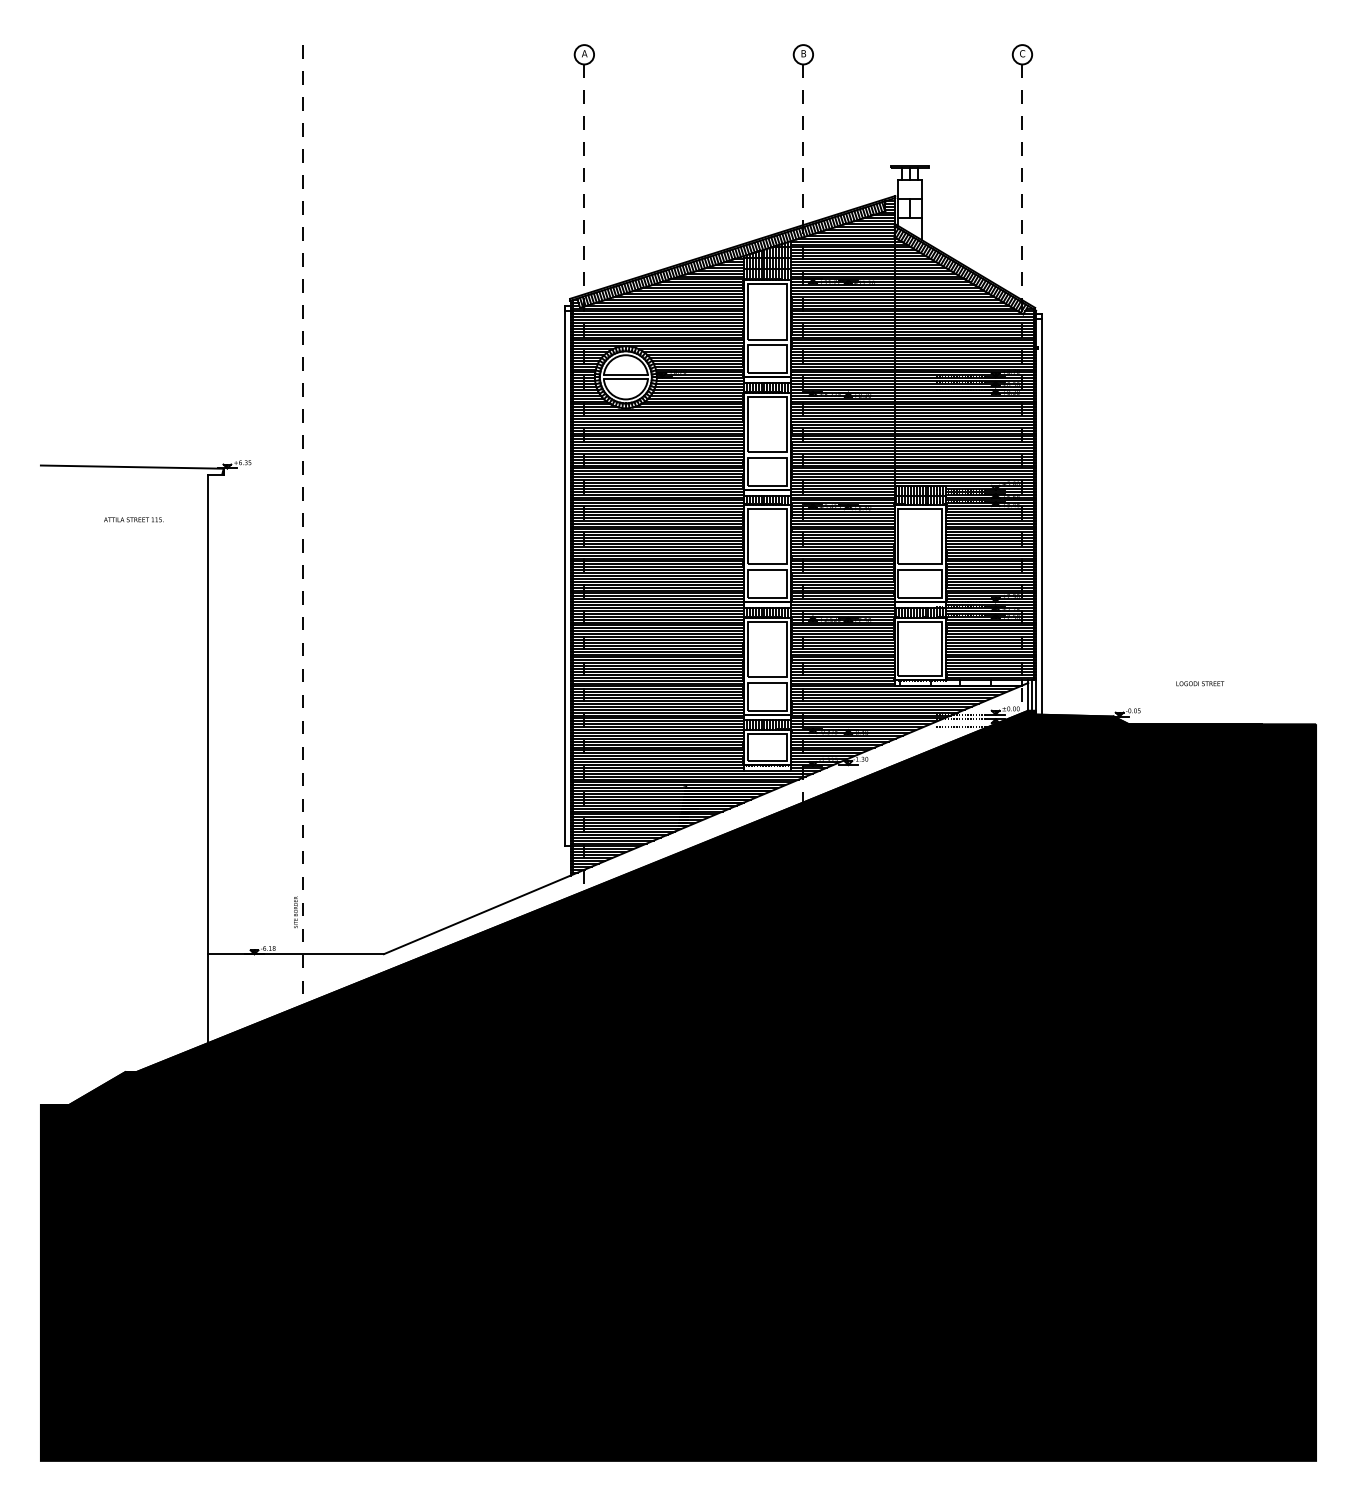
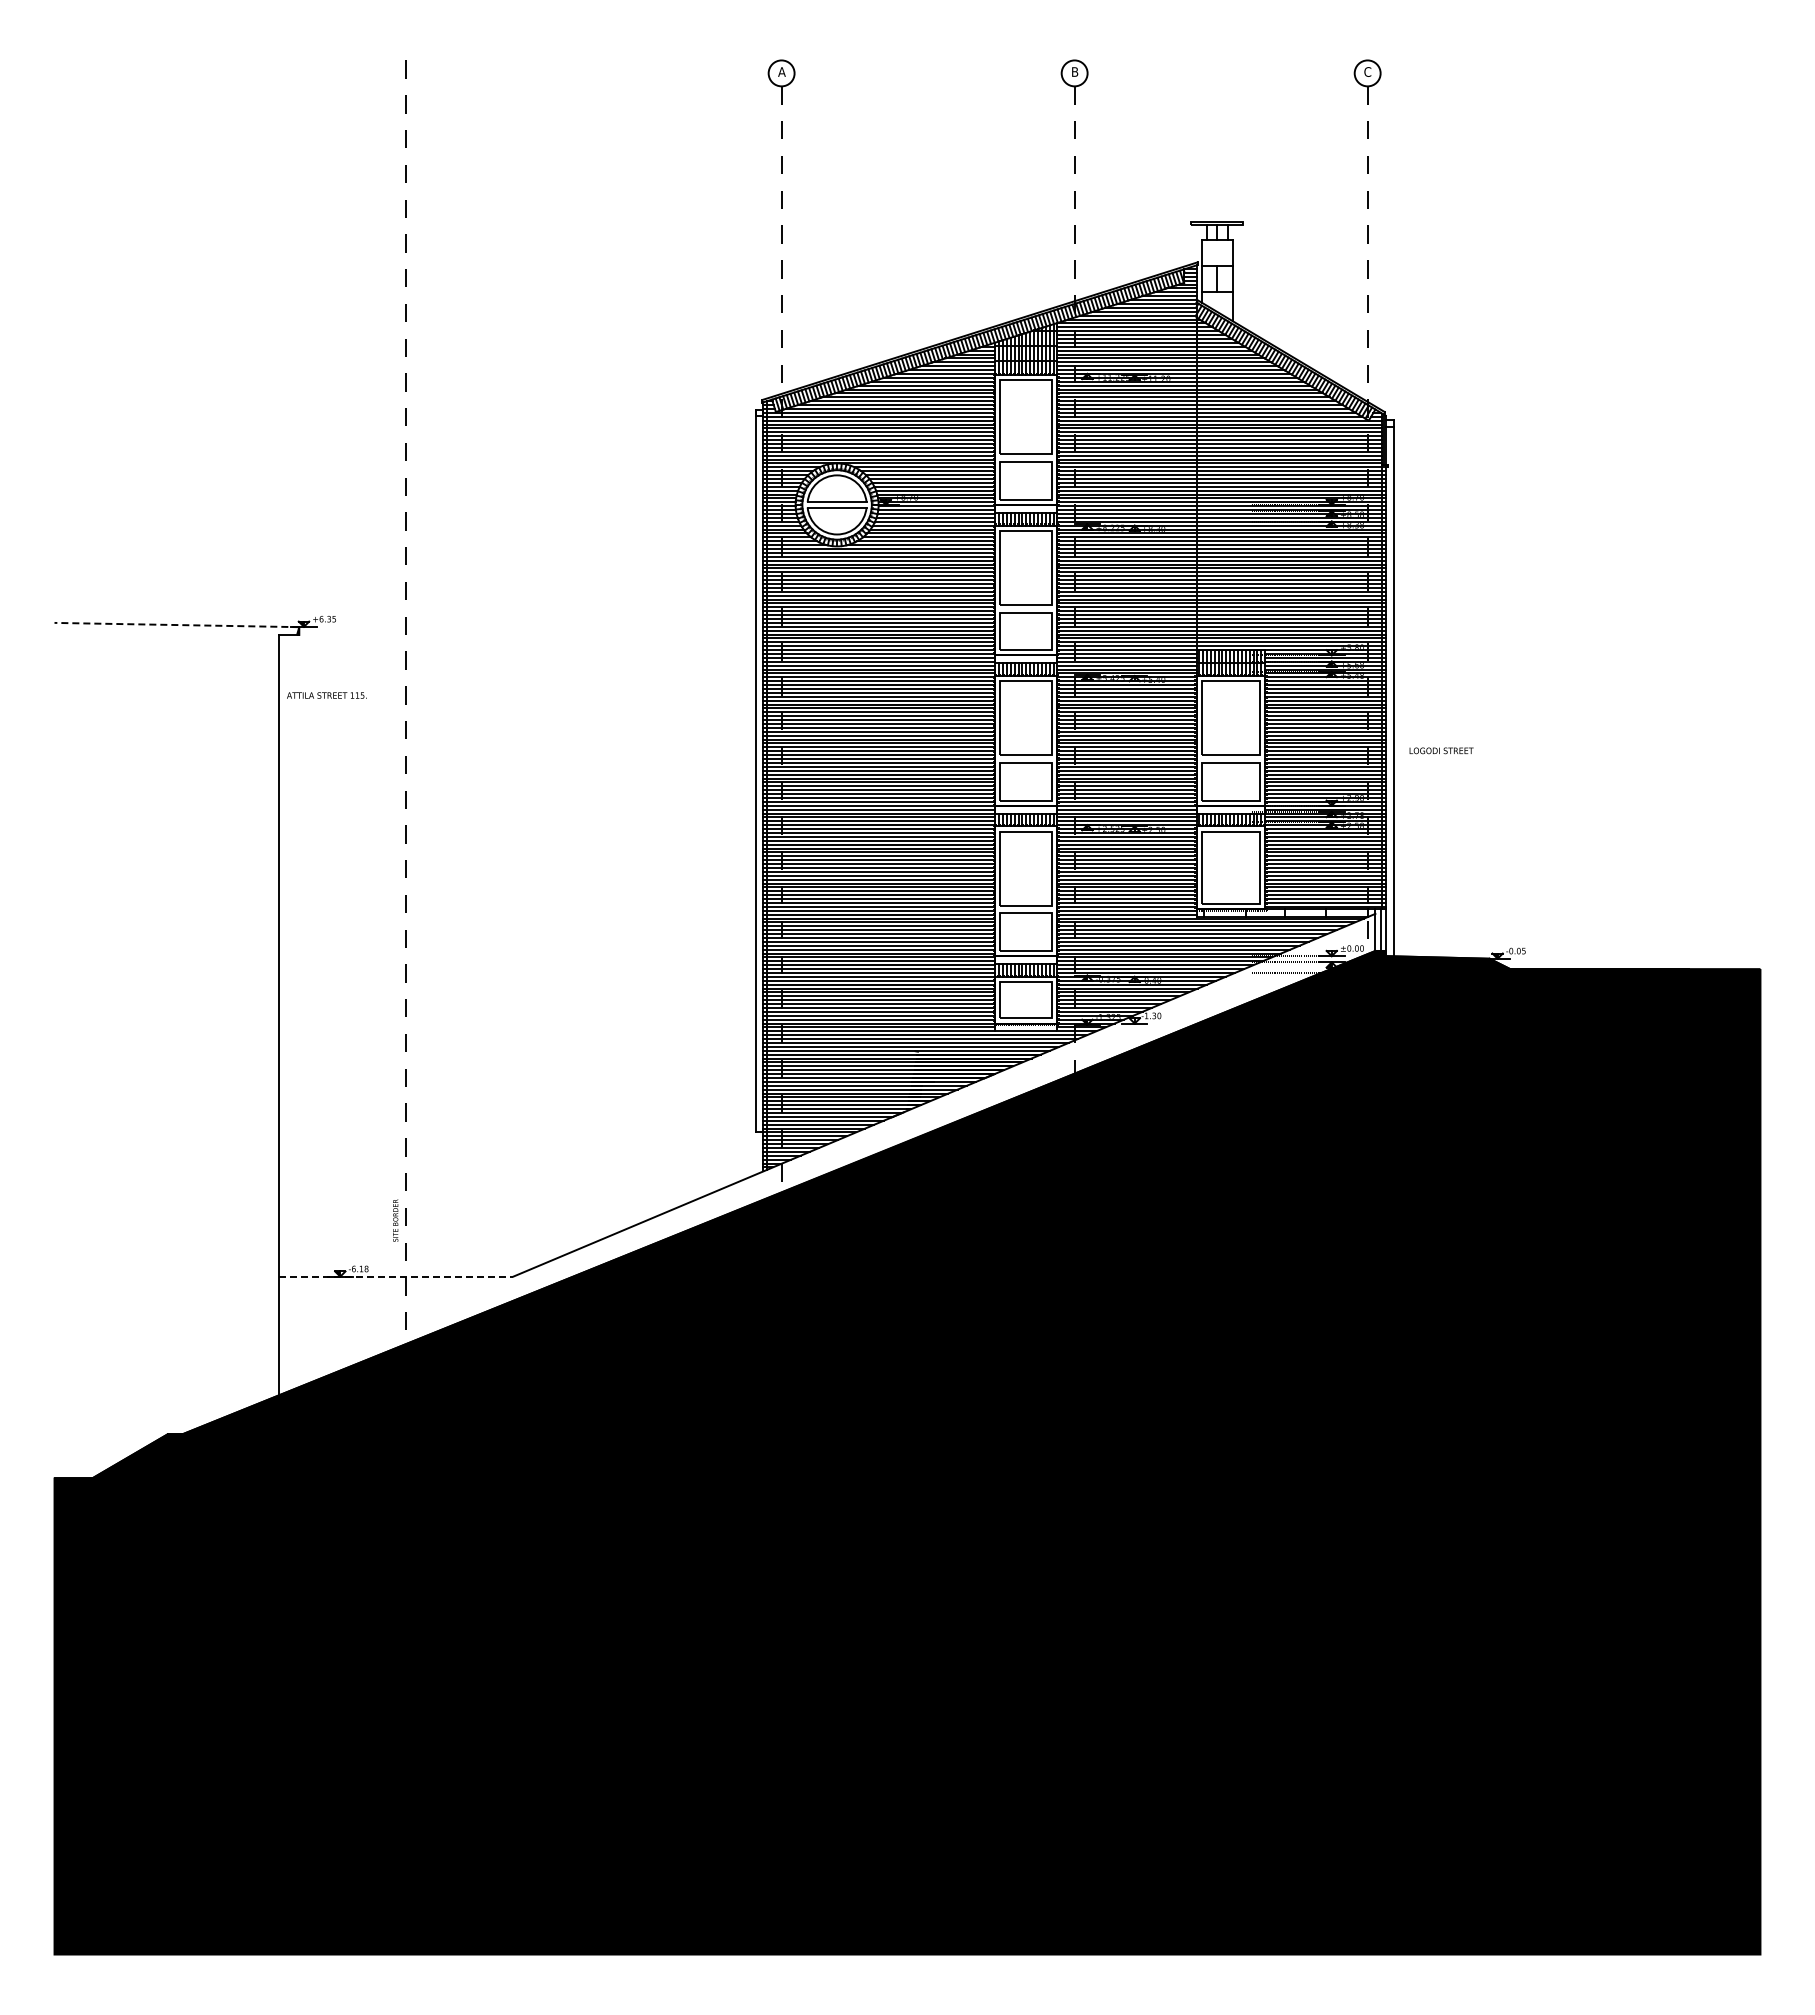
line: (132, 467) -> (176, 625), solid -> dashed
text: (133, 519) -> (326, 695), moved
text: (1200, 683) -> (1441, 750), moved
line: (296, 954) -> (396, 1276), solid -> dashed

